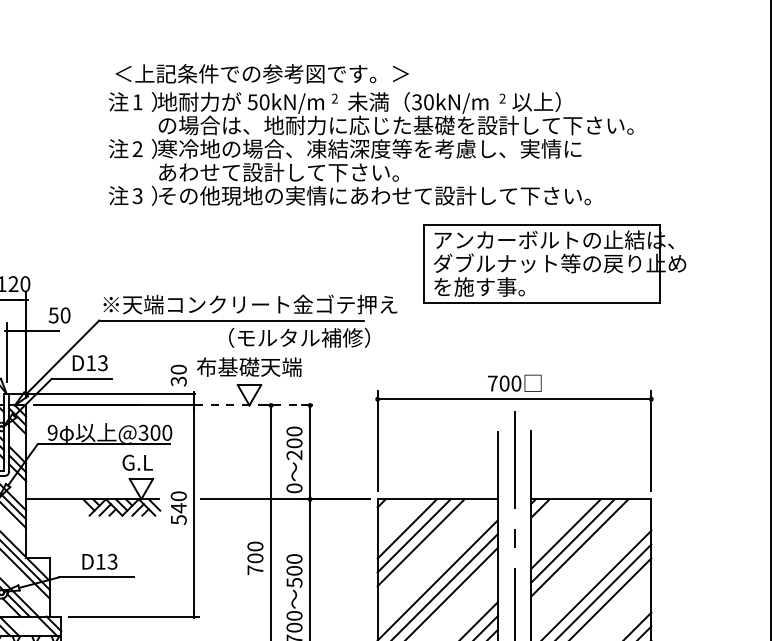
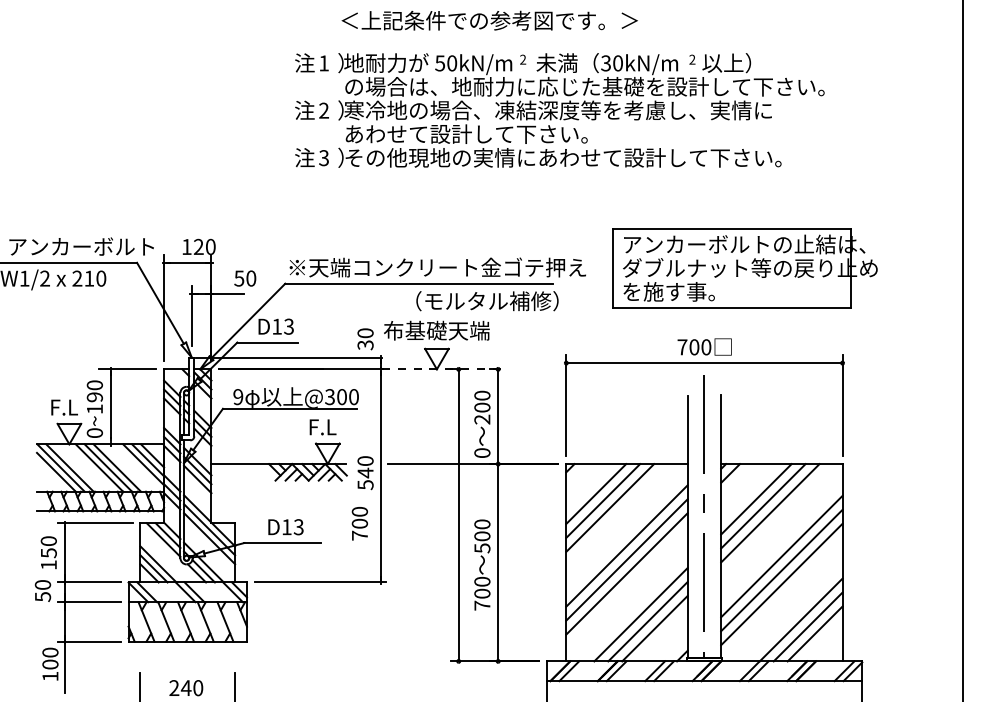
text: (261, 73) -> (489, 20), moved
part: (554, 263) -> (744, 268), moved
text: (137, 463) -> (323, 427), G.L -> F.L
text: (254, 558) -> (359, 523), moved

